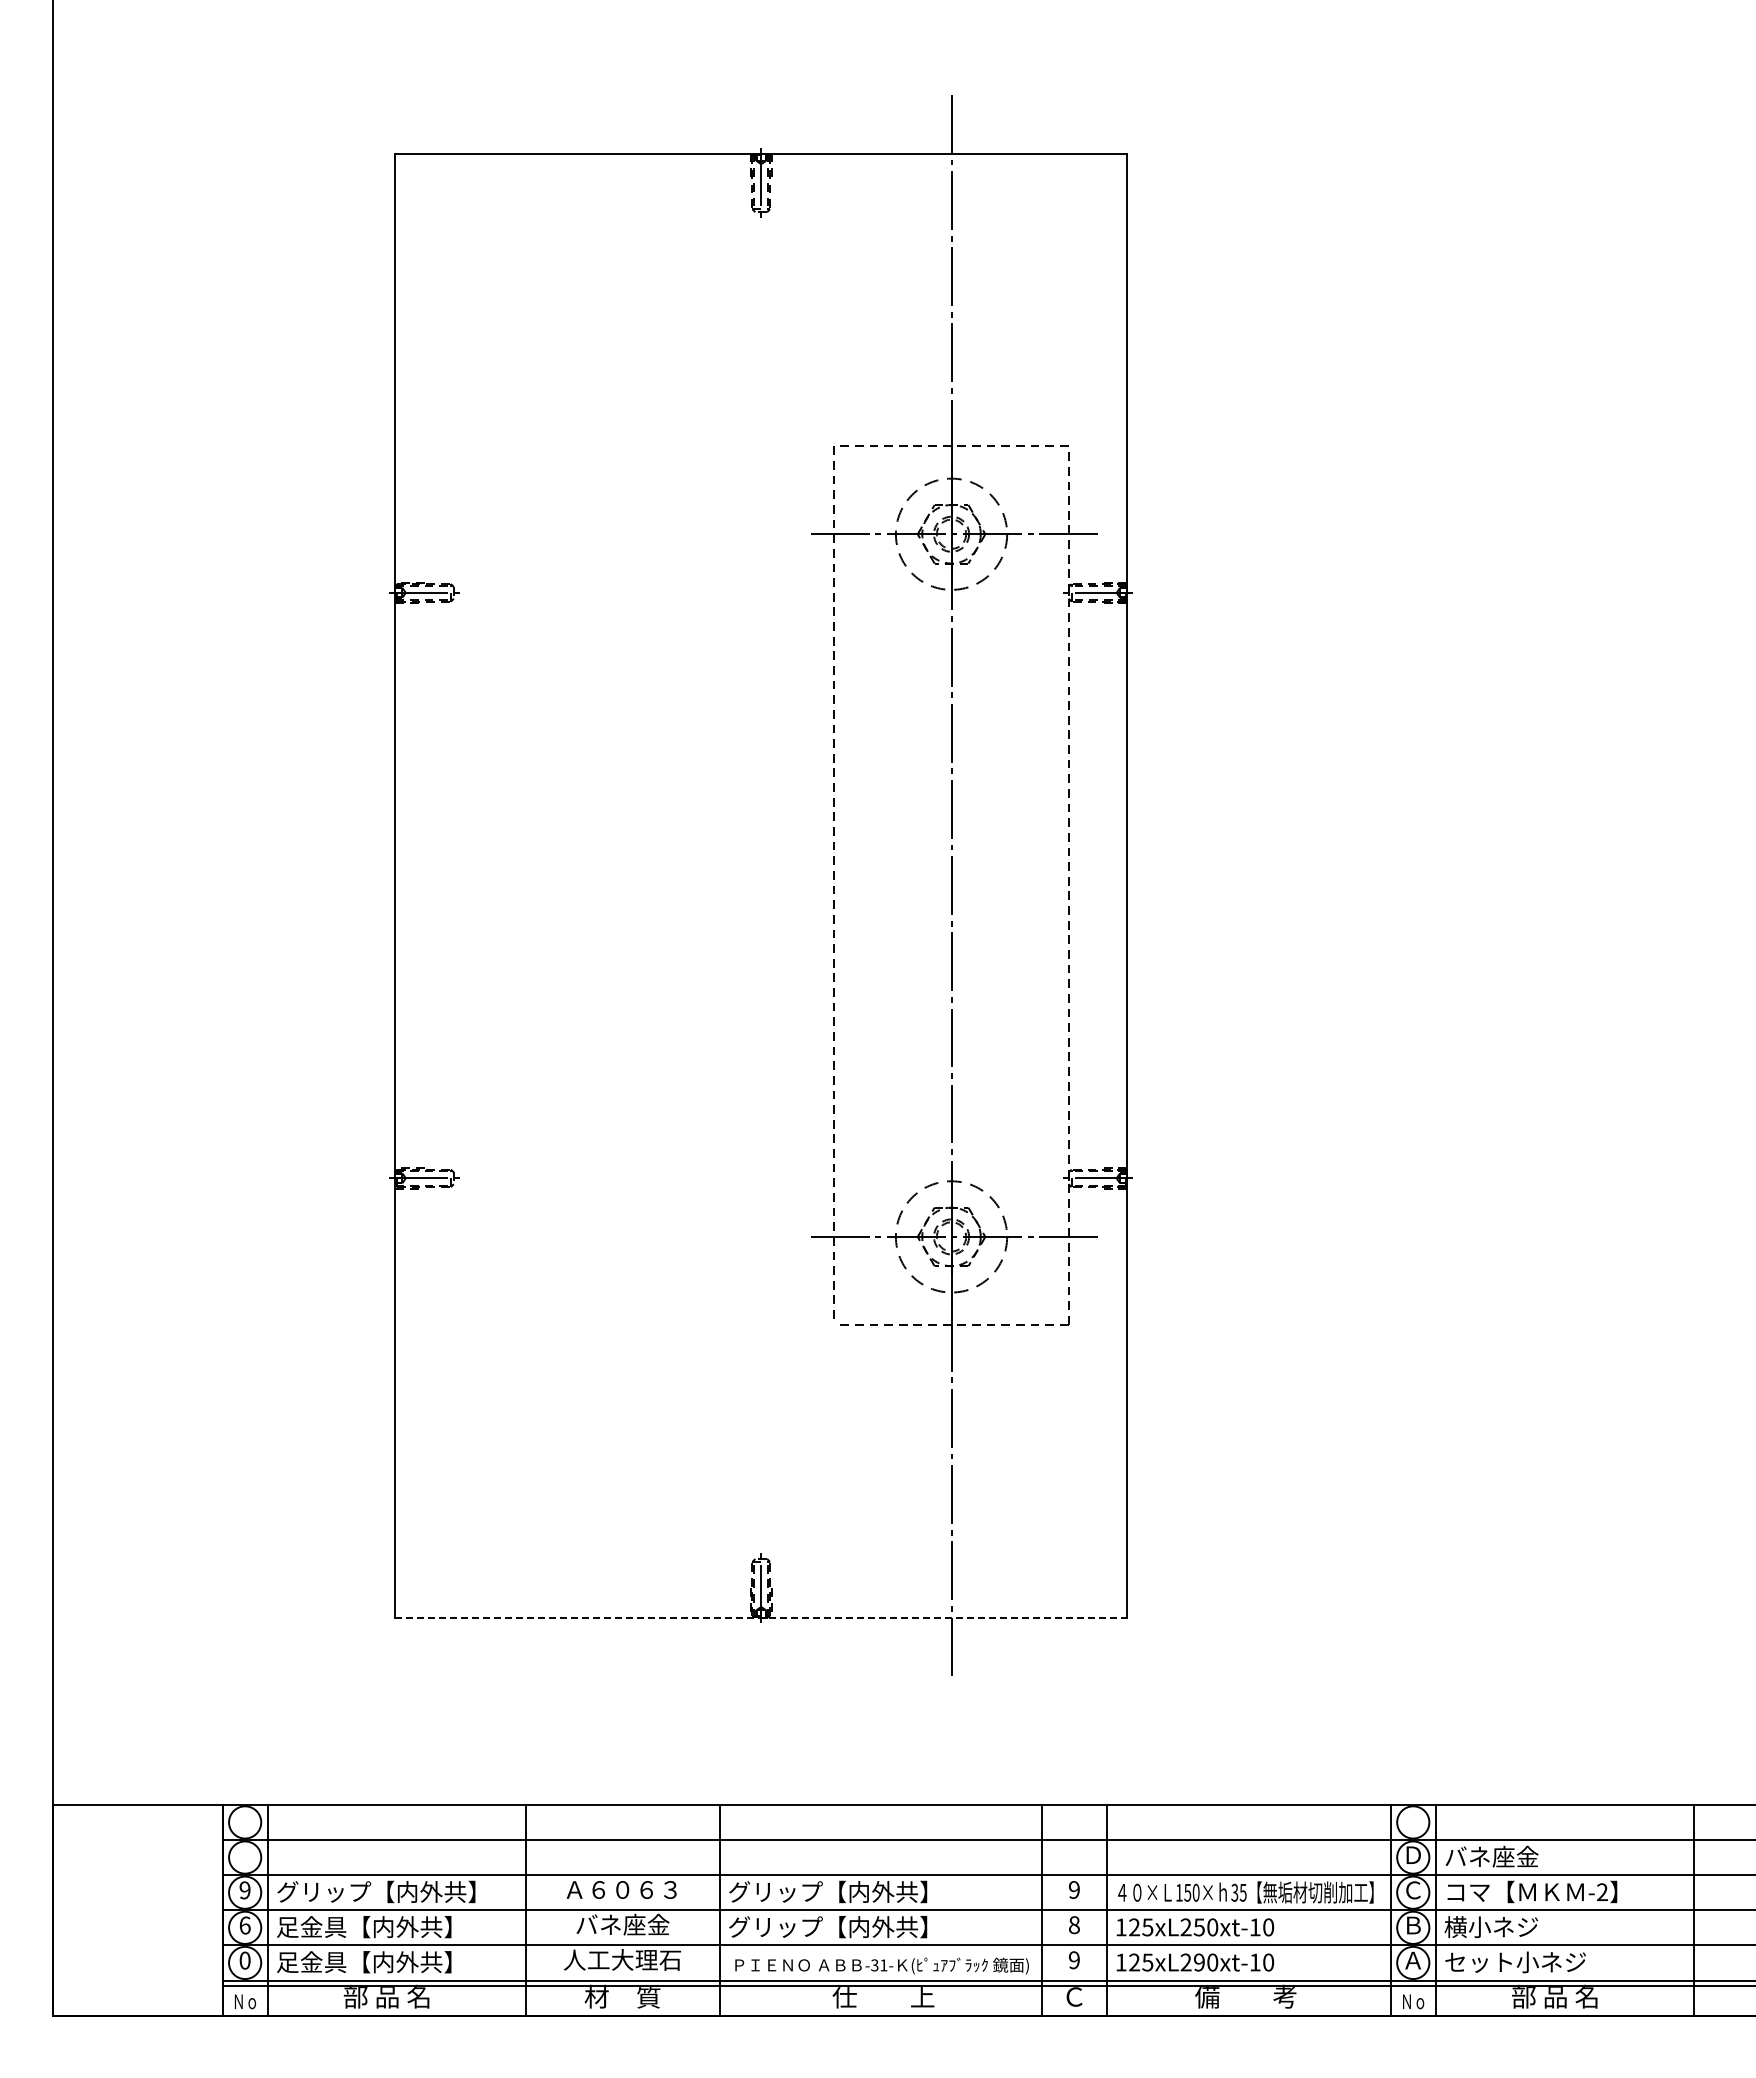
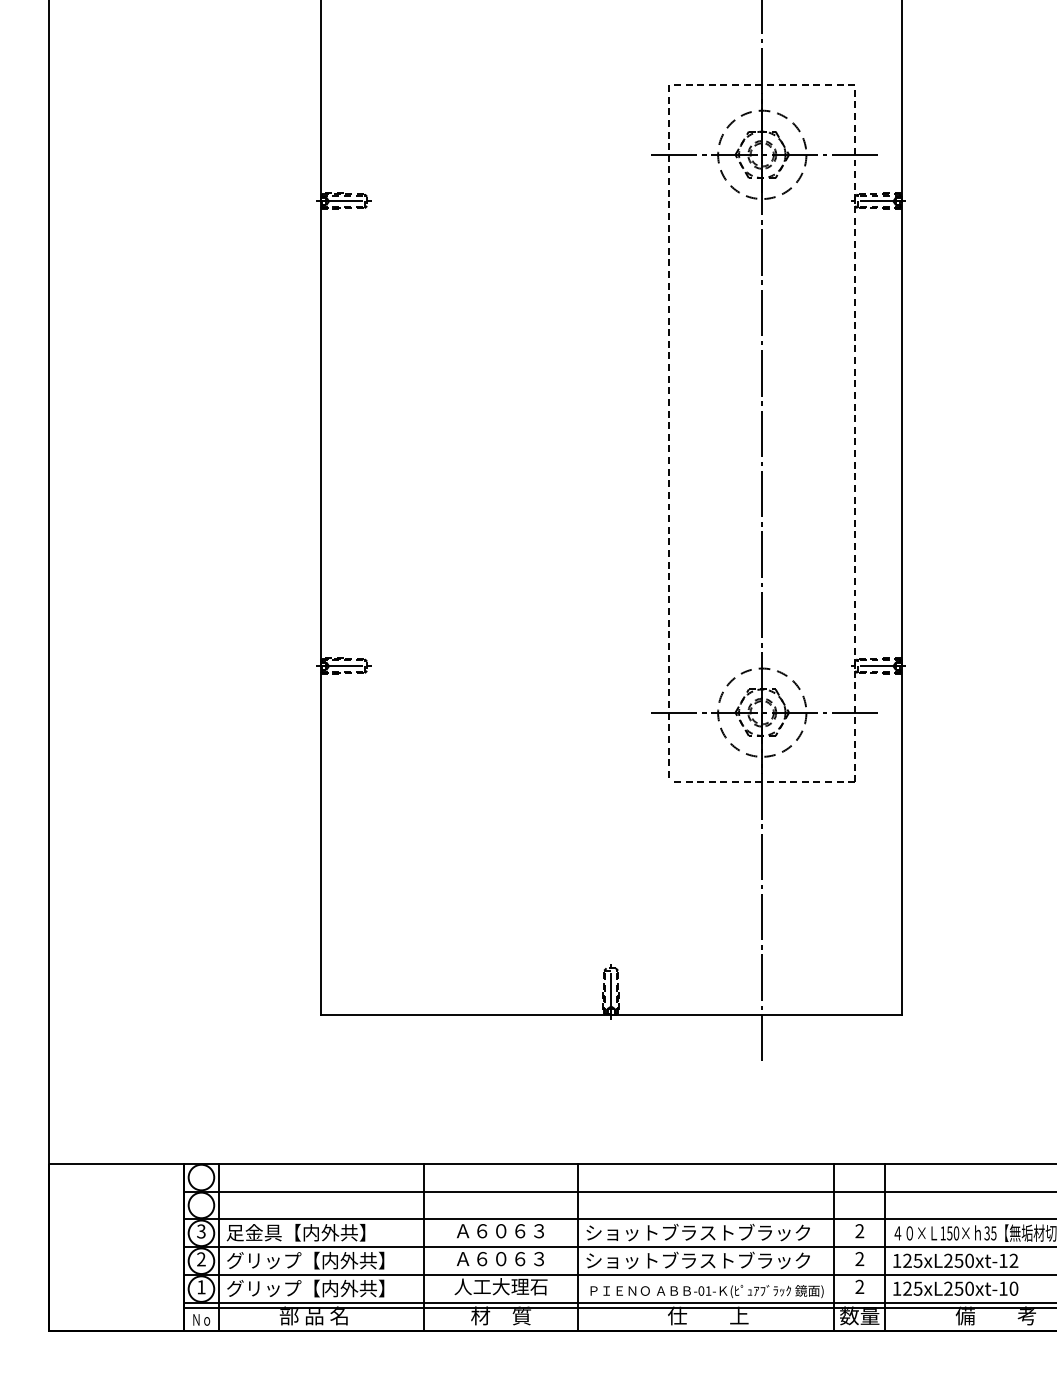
line: (761, 1617) -> (611, 1014), dashed -> solid
text: (244, 1890) -> (200, 1231), 9 -> 3
text: (1074, 1890) -> (859, 1231), 9 -> 2
text: (376, 1891) -> (305, 1232), グリップ【内外共】 -> 足金具【内外共】
text: (870, 1891) -> (697, 1232), グリップ【内外共】 -> ショットブラストブラック
text: (621, 1924) -> (500, 1258), バネ座金 -> Ａ６０６３
text: (244, 1925) -> (200, 1259), 6 -> 2
text: (1074, 1925) -> (859, 1259), 8 -> 2
text: (870, 1926) -> (697, 1260), グリップ【内外共】 -> ショットブラストブラック
text: (376, 1927) -> (305, 1260), 足金具【内外共】 -> グリップ【内外共】
text: (1268, 1927) -> (1013, 1260), 125xL250xt-10 -> 125xL250xt-12
text: (244, 1960) -> (200, 1287), 0 -> 1
text: (1074, 1960) -> (859, 1287), 9 -> 2
text: (376, 1962) -> (305, 1288), 足金具【内外共】 -> グリップ【内外共】
text: (1198, 1962) -> (958, 1288), 125xL290xt-10 -> 125xL250xt-10
text: (874, 1965) -> (701, 1291), -31- -> -01-
text: (1074, 1996) -> (859, 1315), Ｃ -> 数量

